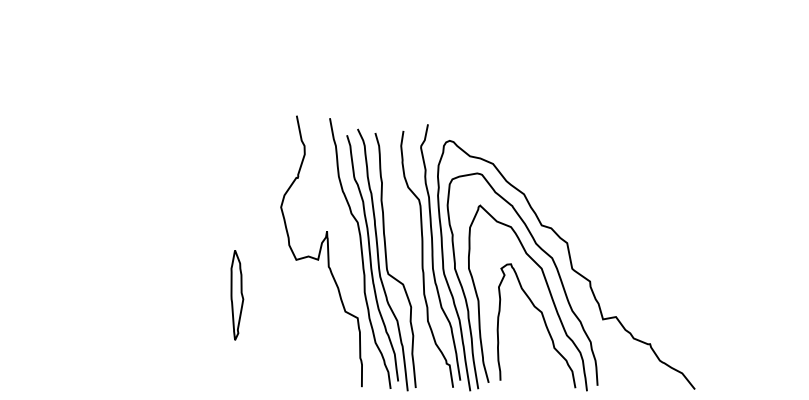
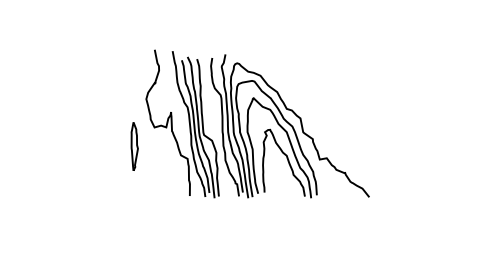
part: (236, 295) -> (134, 146), moved

